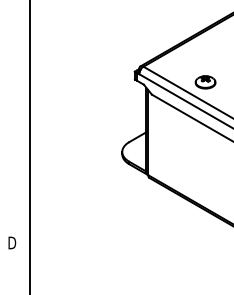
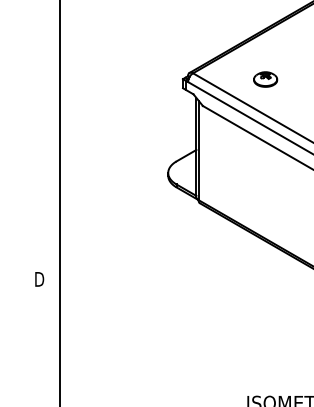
part: (205, 82) -> (265, 79), moved

